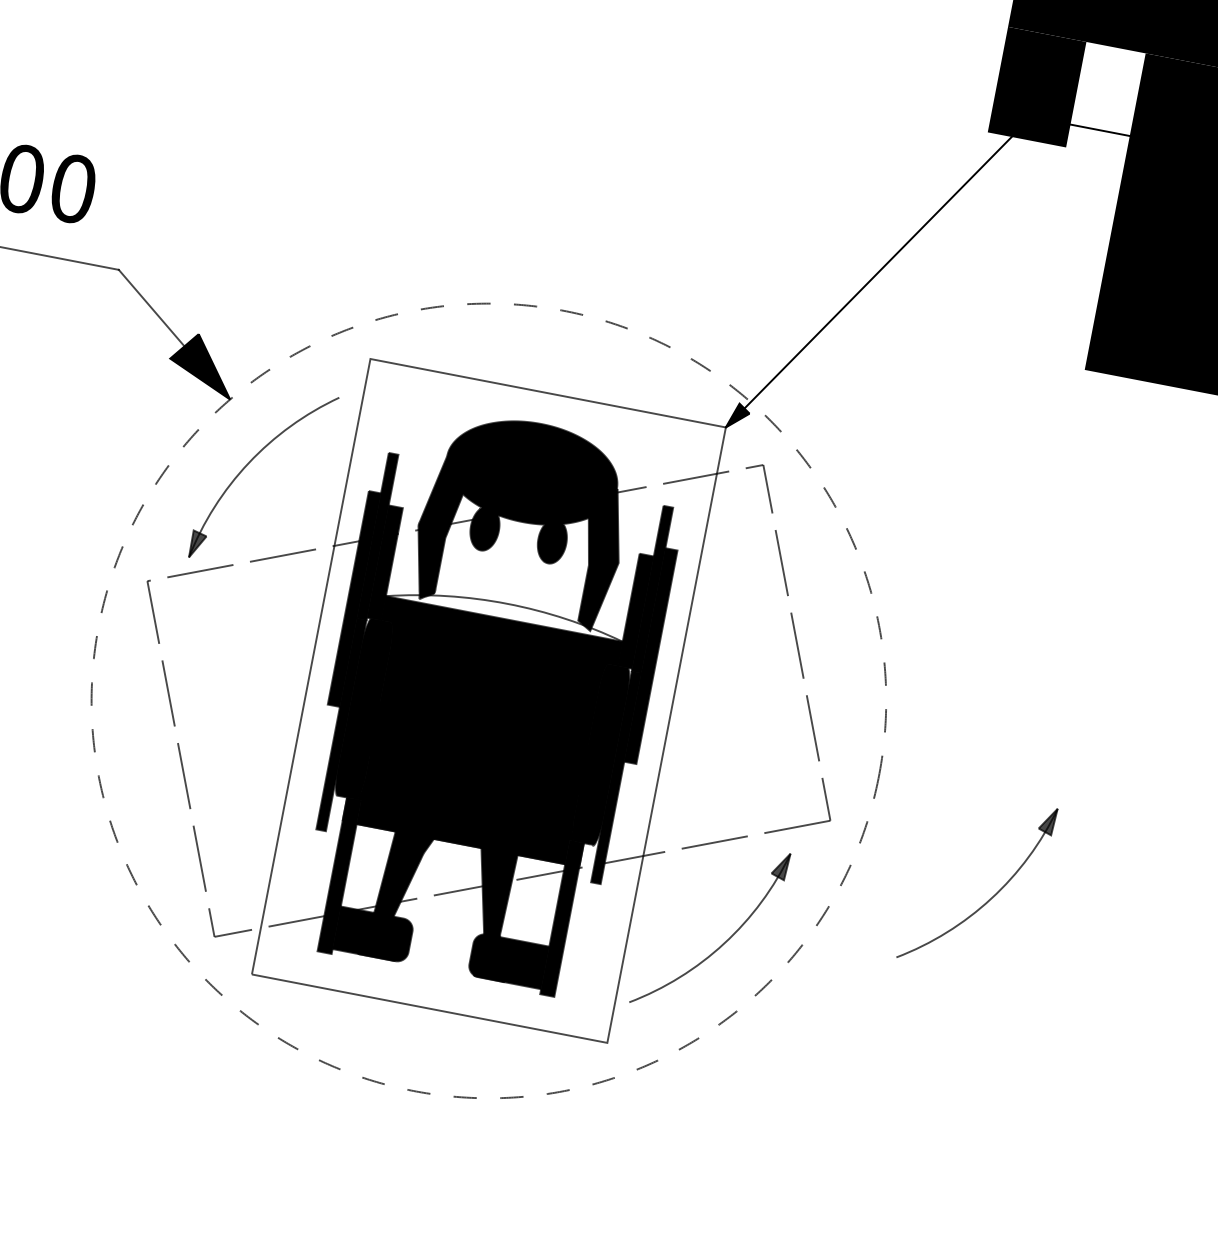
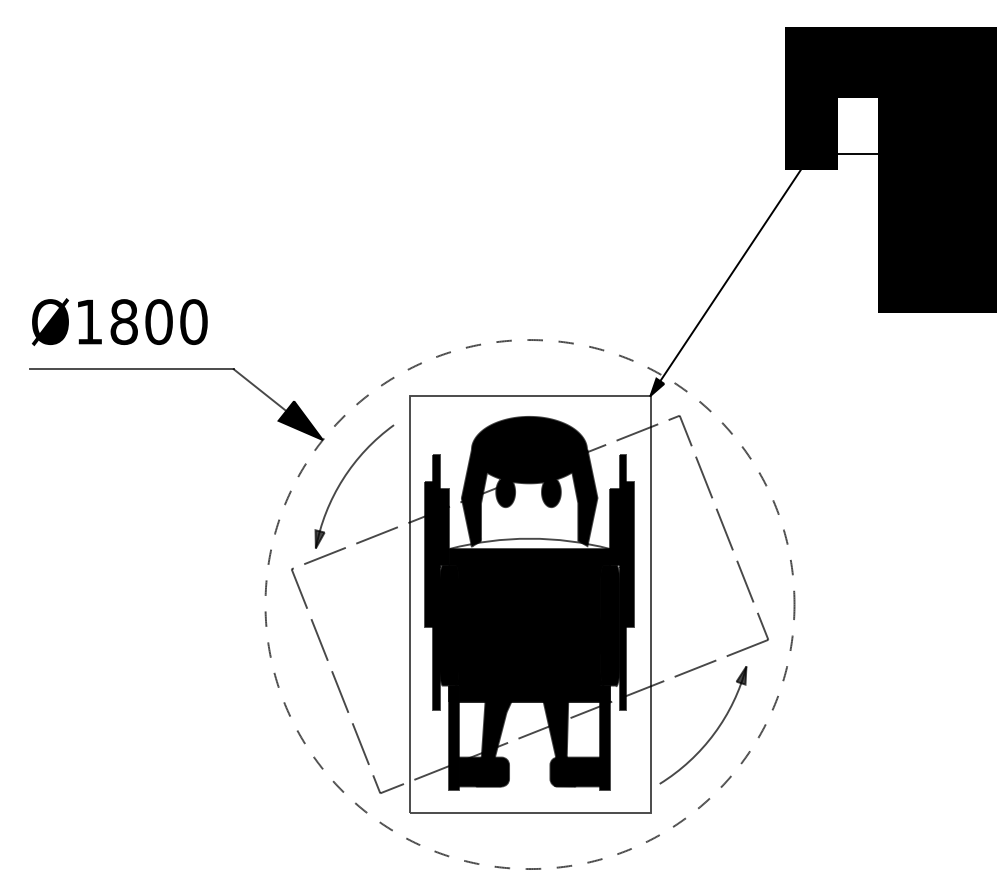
part: (992, 895) -> (883, 668), removed

